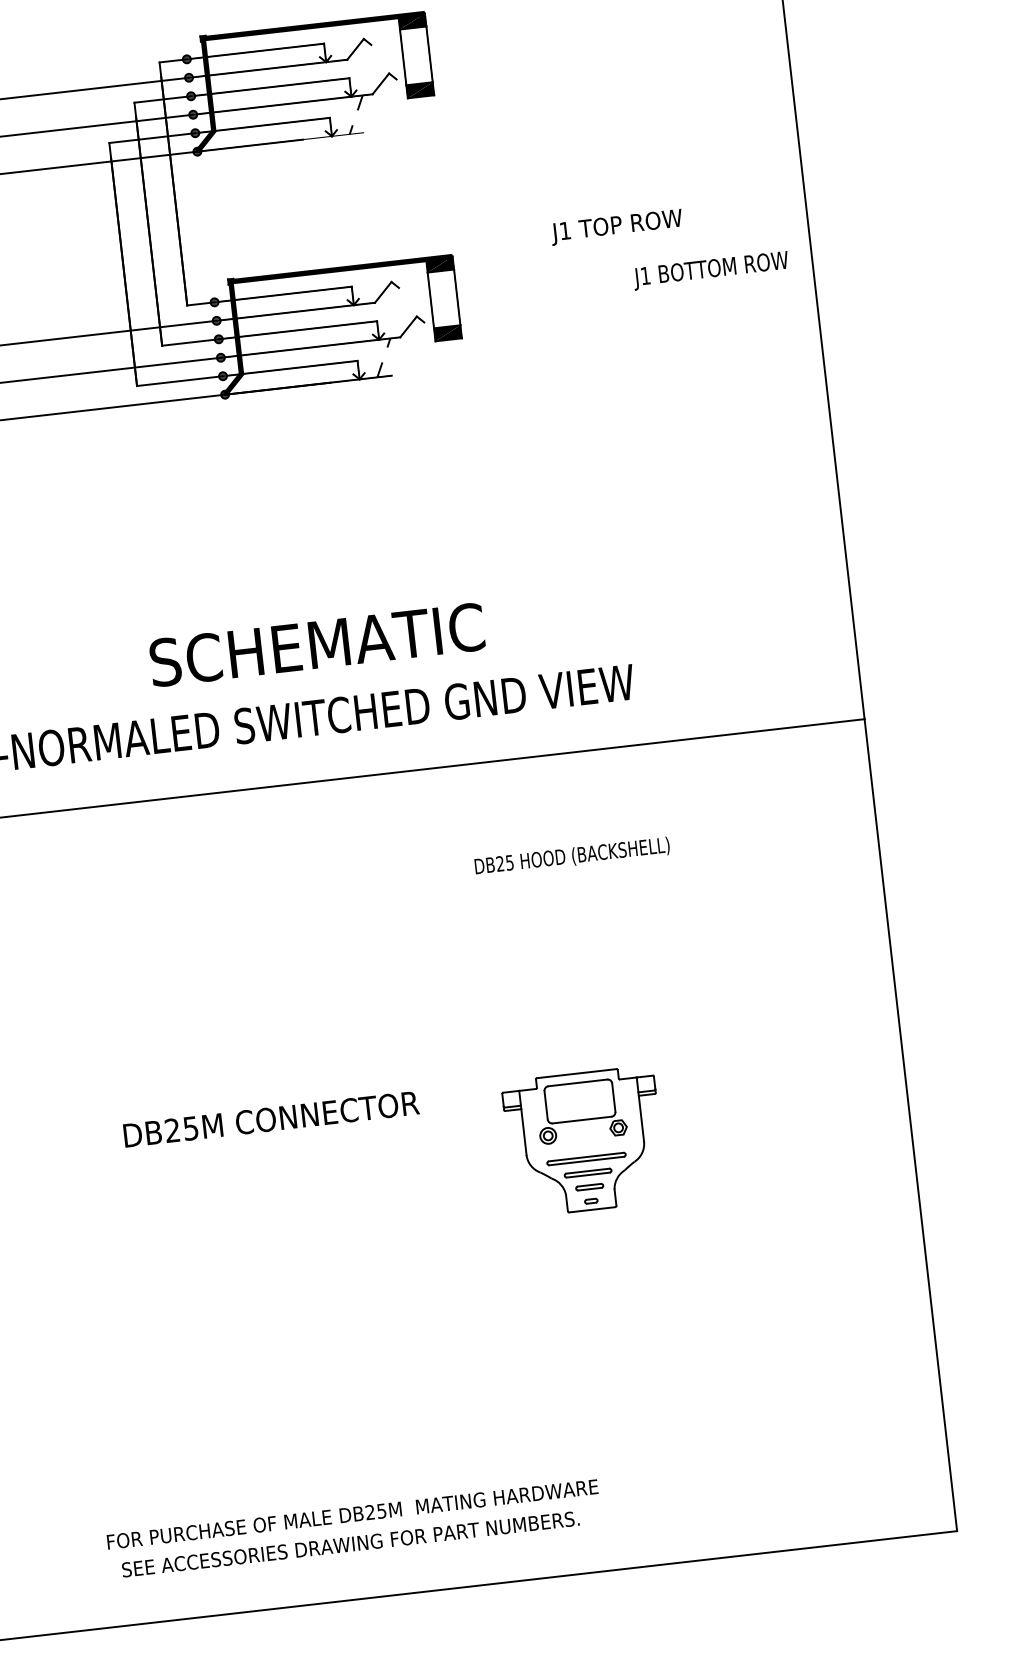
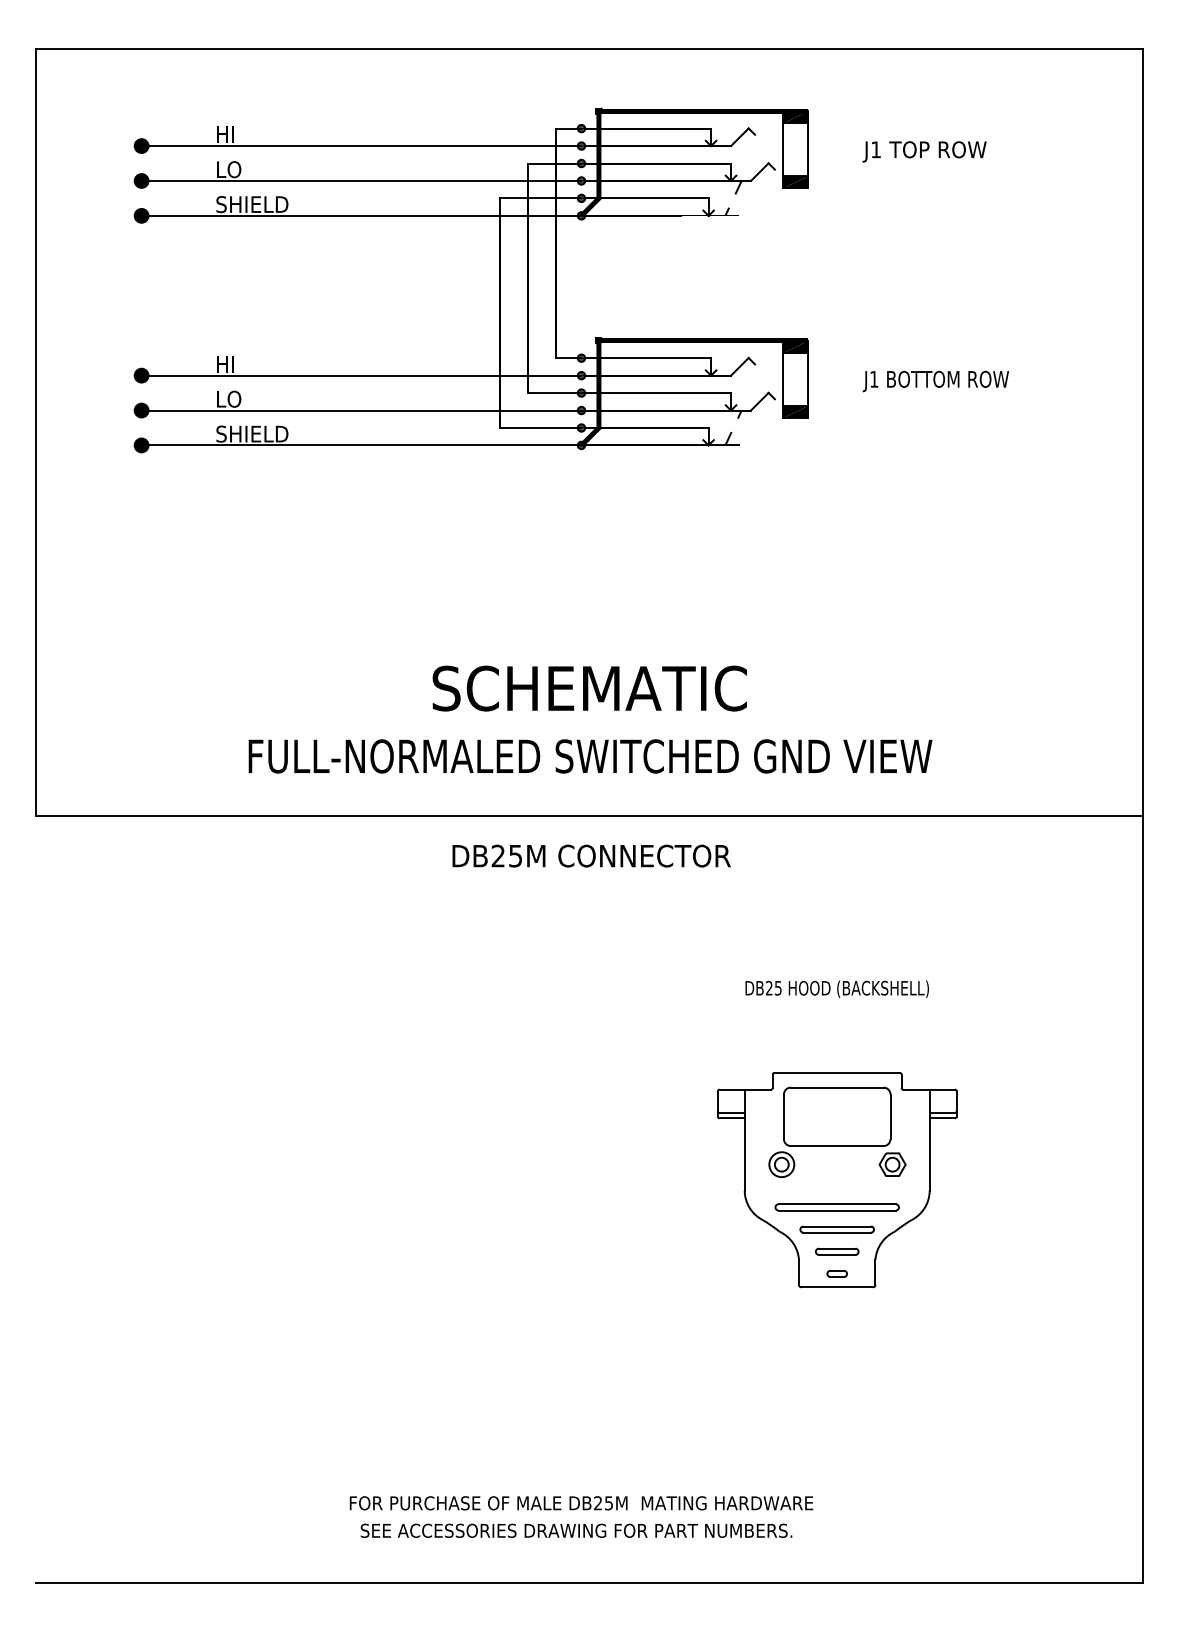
text: (616, 226) -> (924, 151), moved
text: (710, 270) -> (935, 381), moved
text: (316, 644) -> (589, 688), moved
text: (571, 856) -> (836, 988), moved
text: (271, 1118) -> (591, 855), moved
part: (584, 1141) -> (837, 1180), size x1.67

